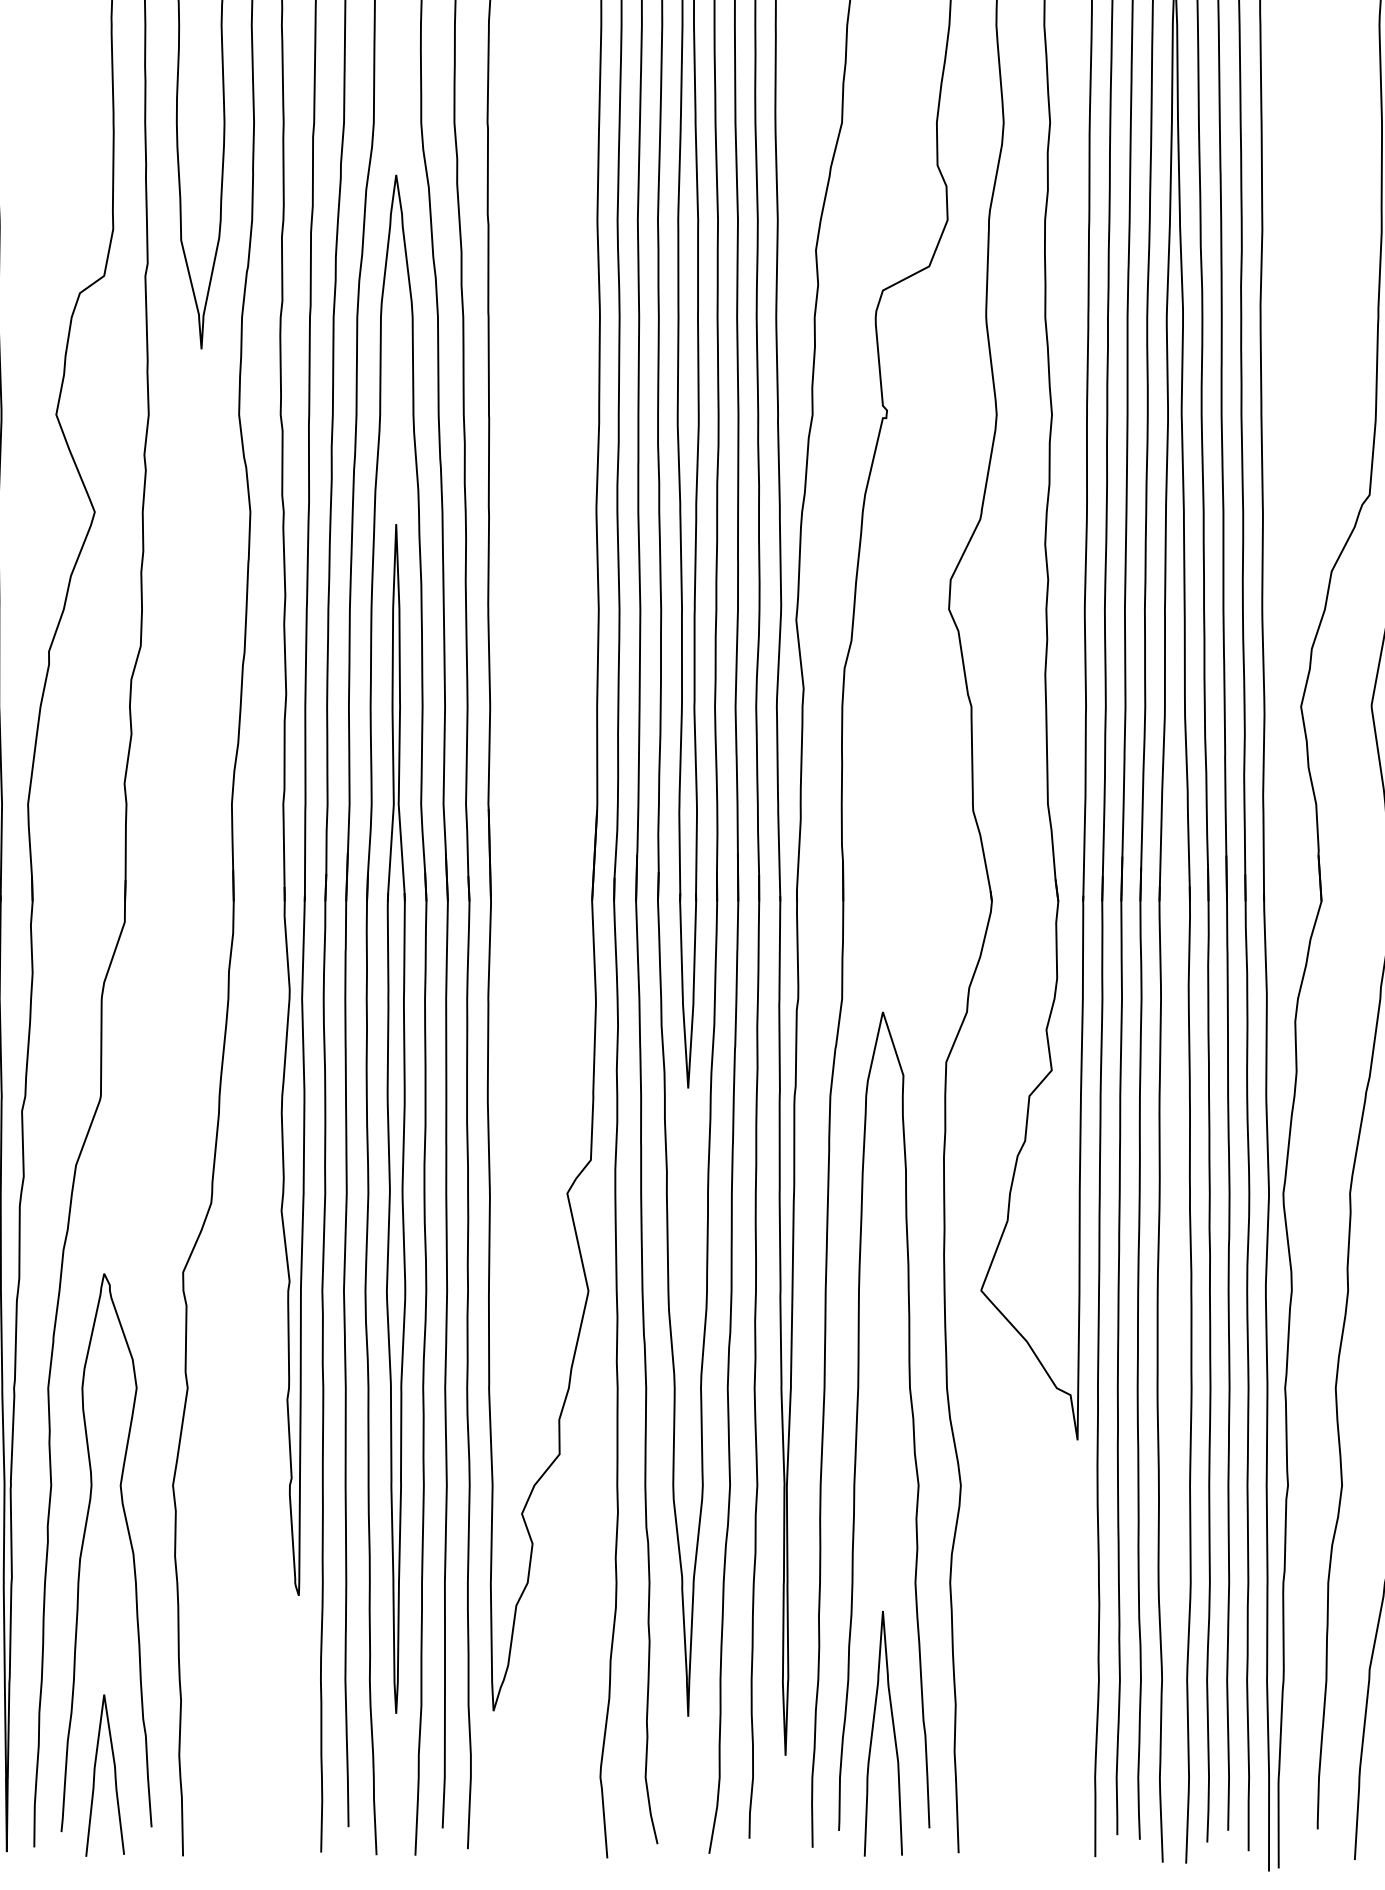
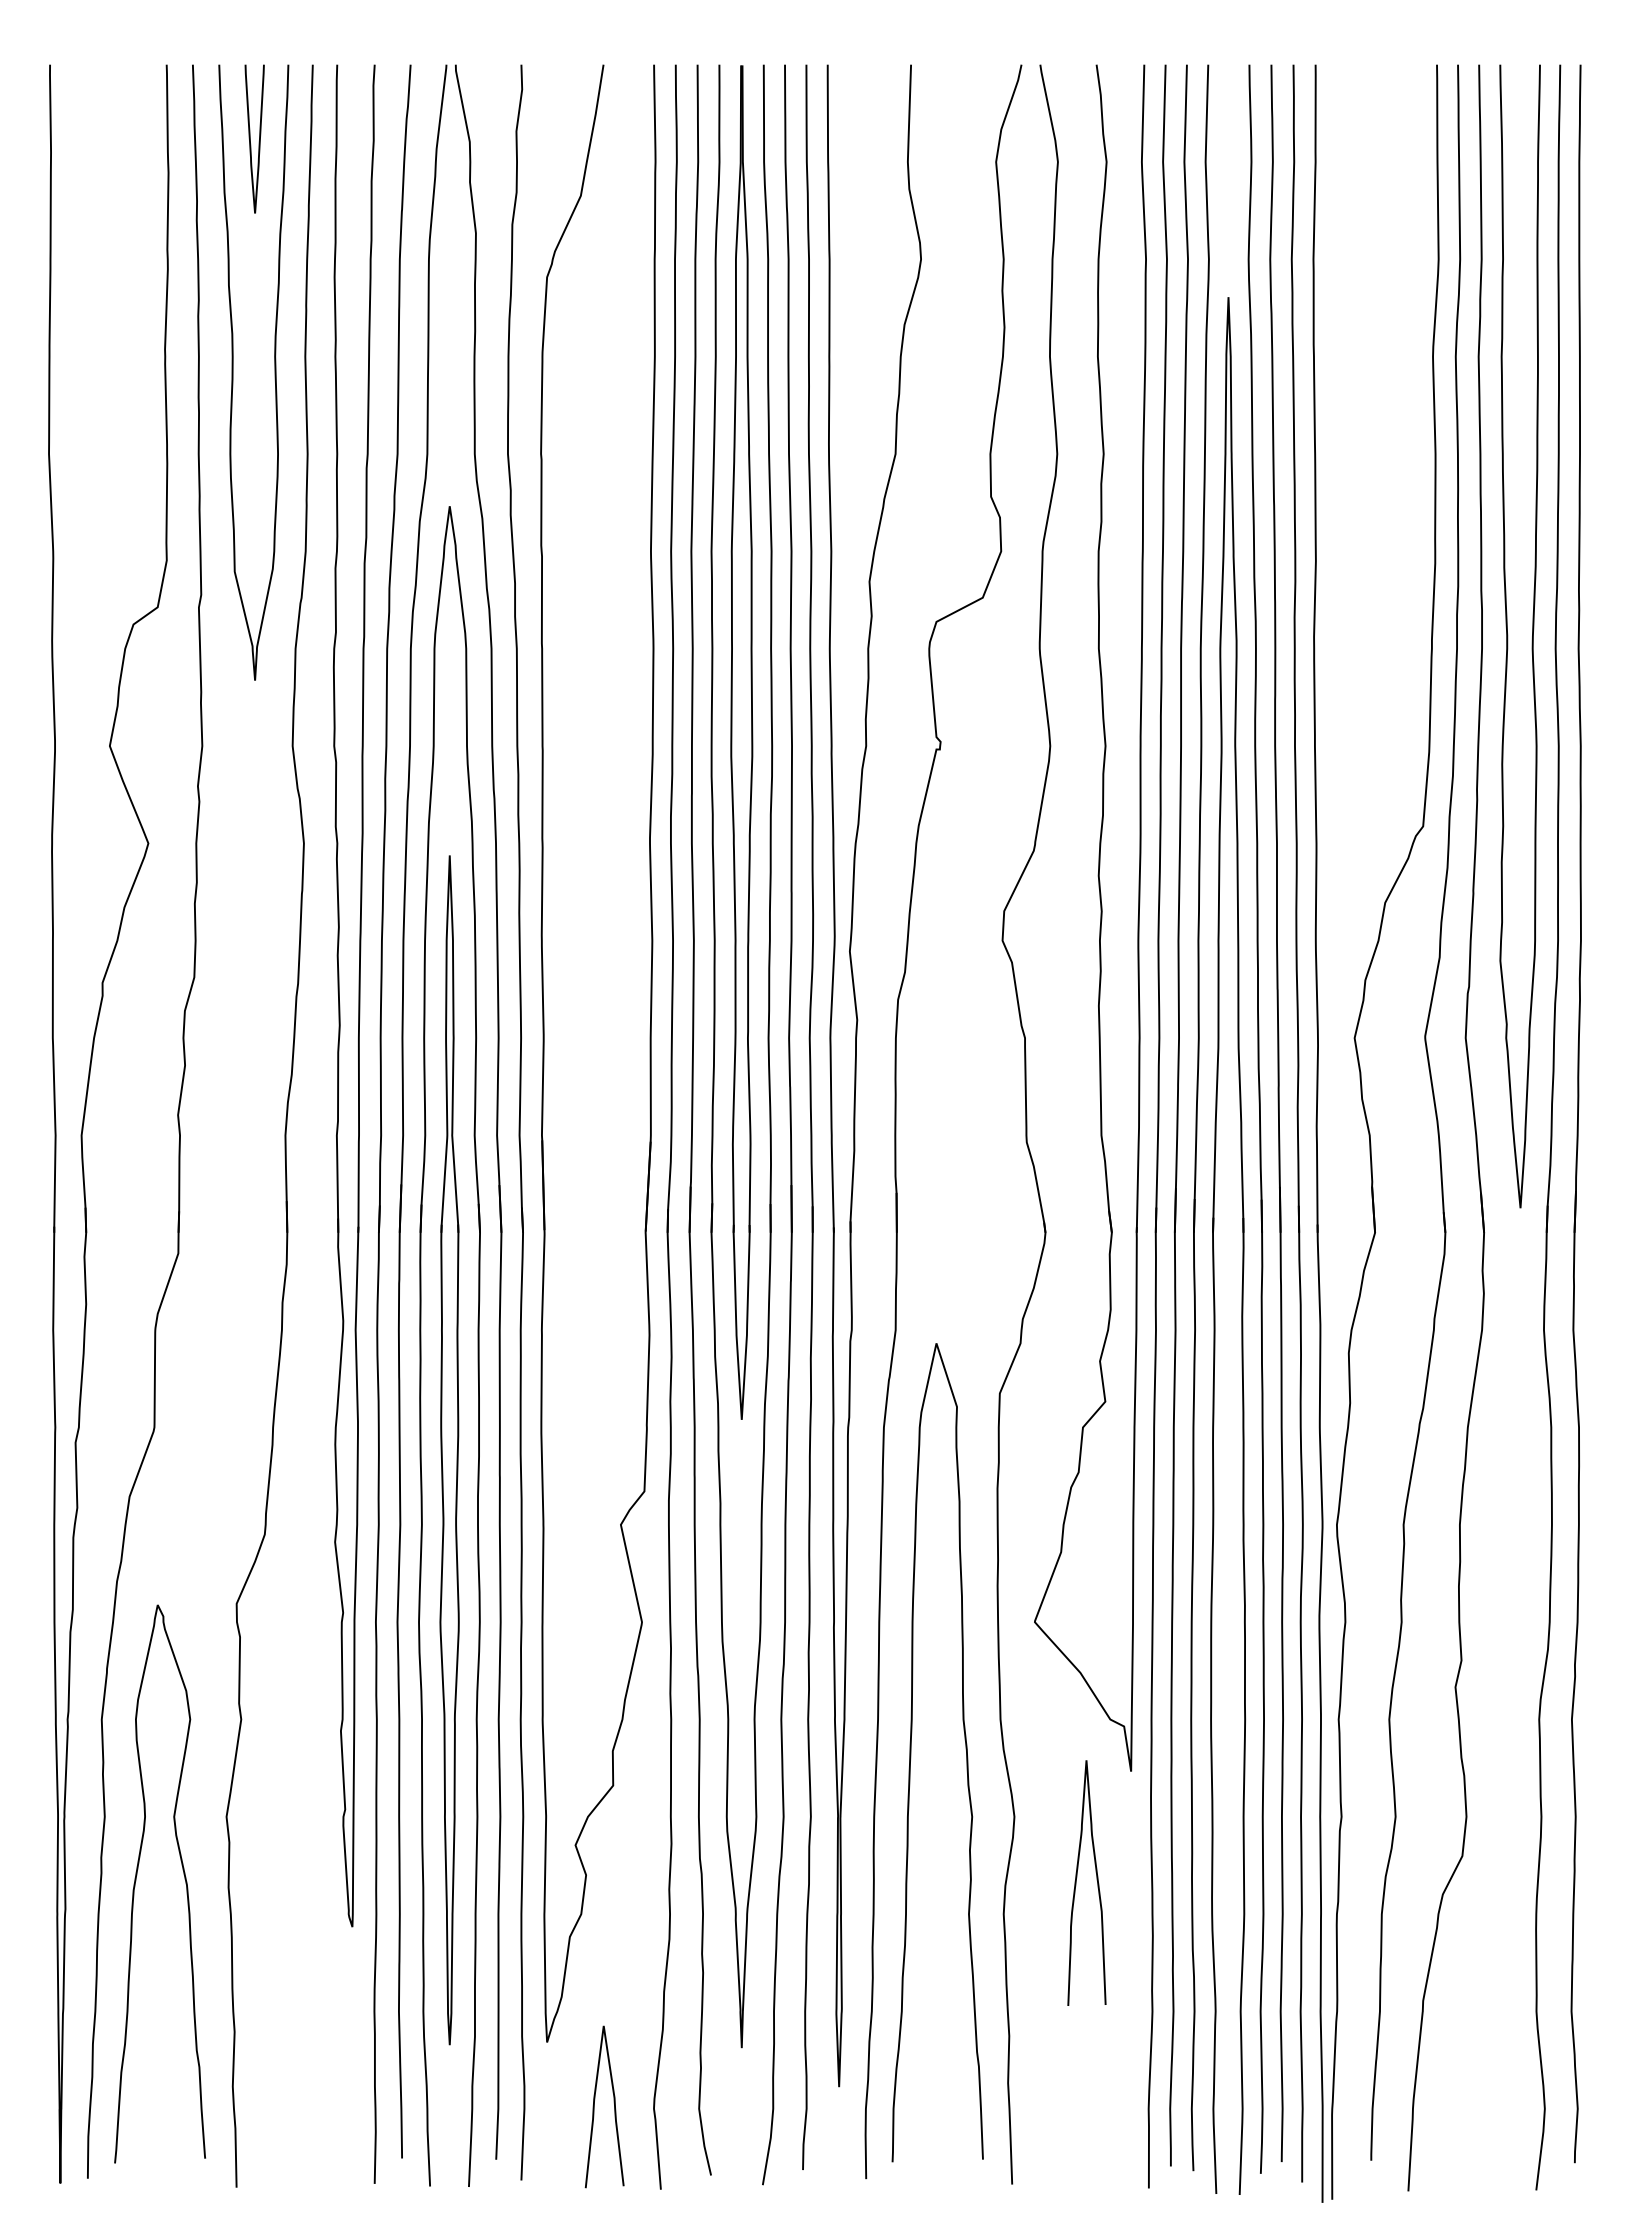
curve: (872, 1733) -> (1076, 1882), moved
curve: (113, 1771) -> (613, 2102), moved

